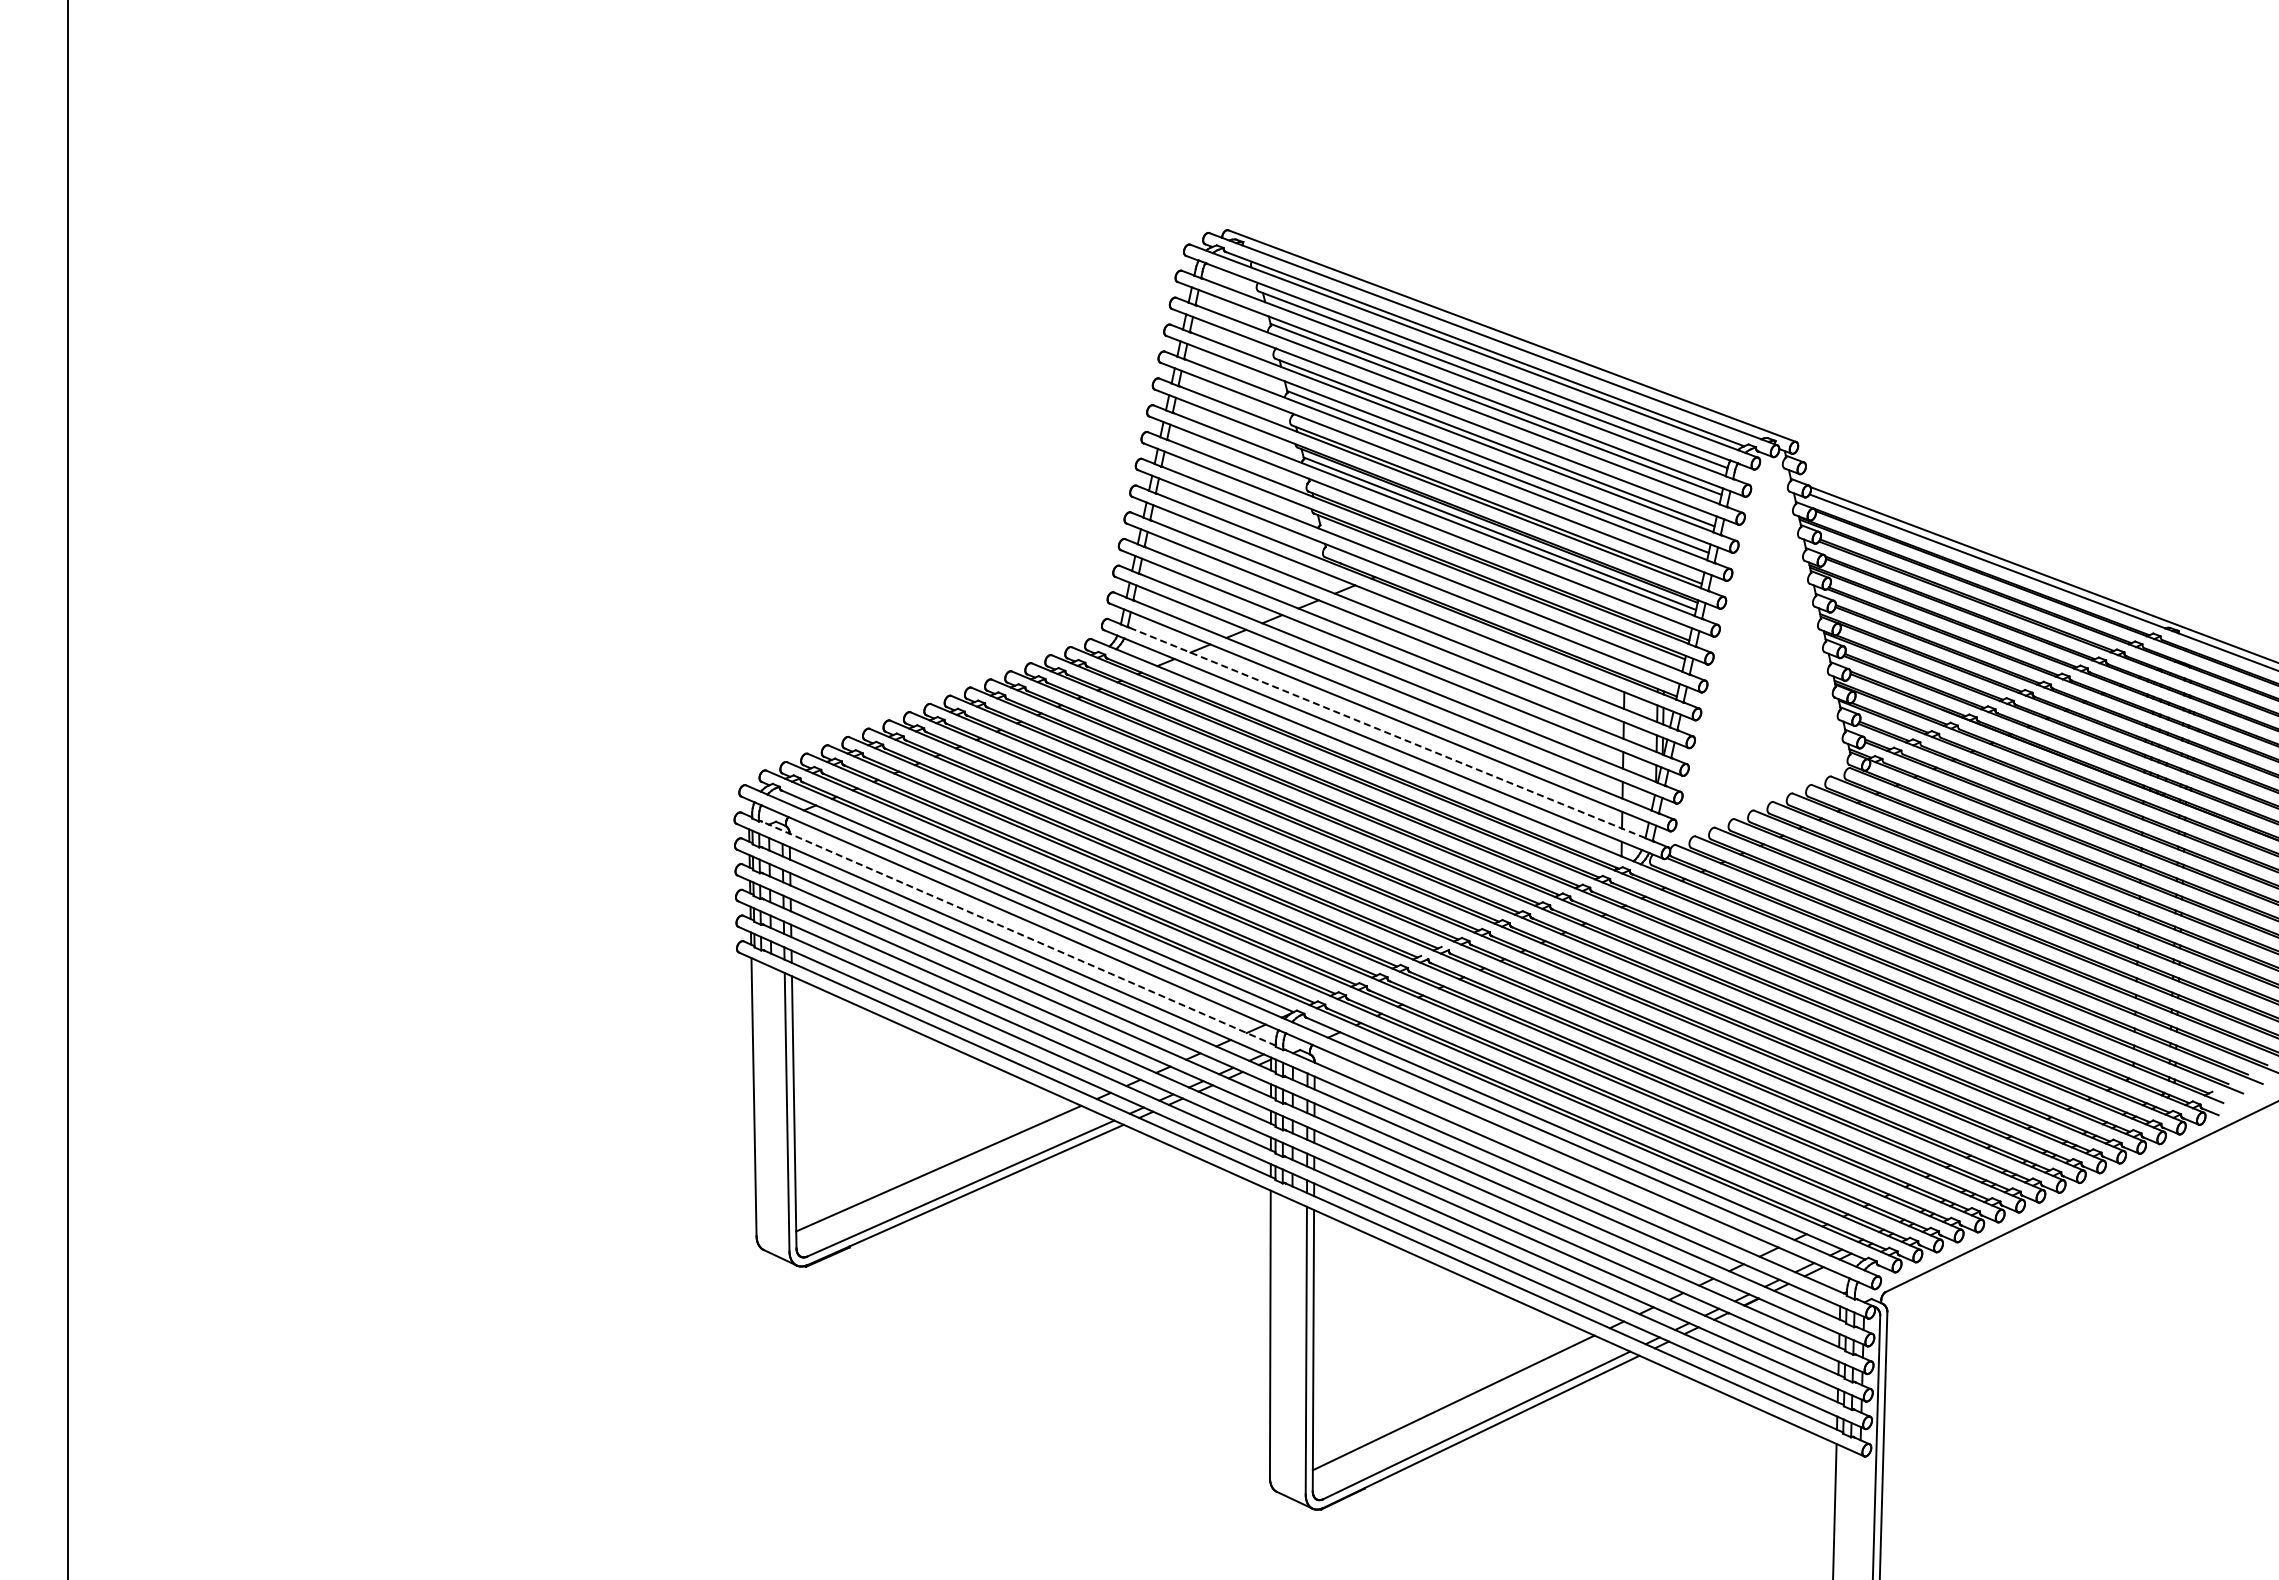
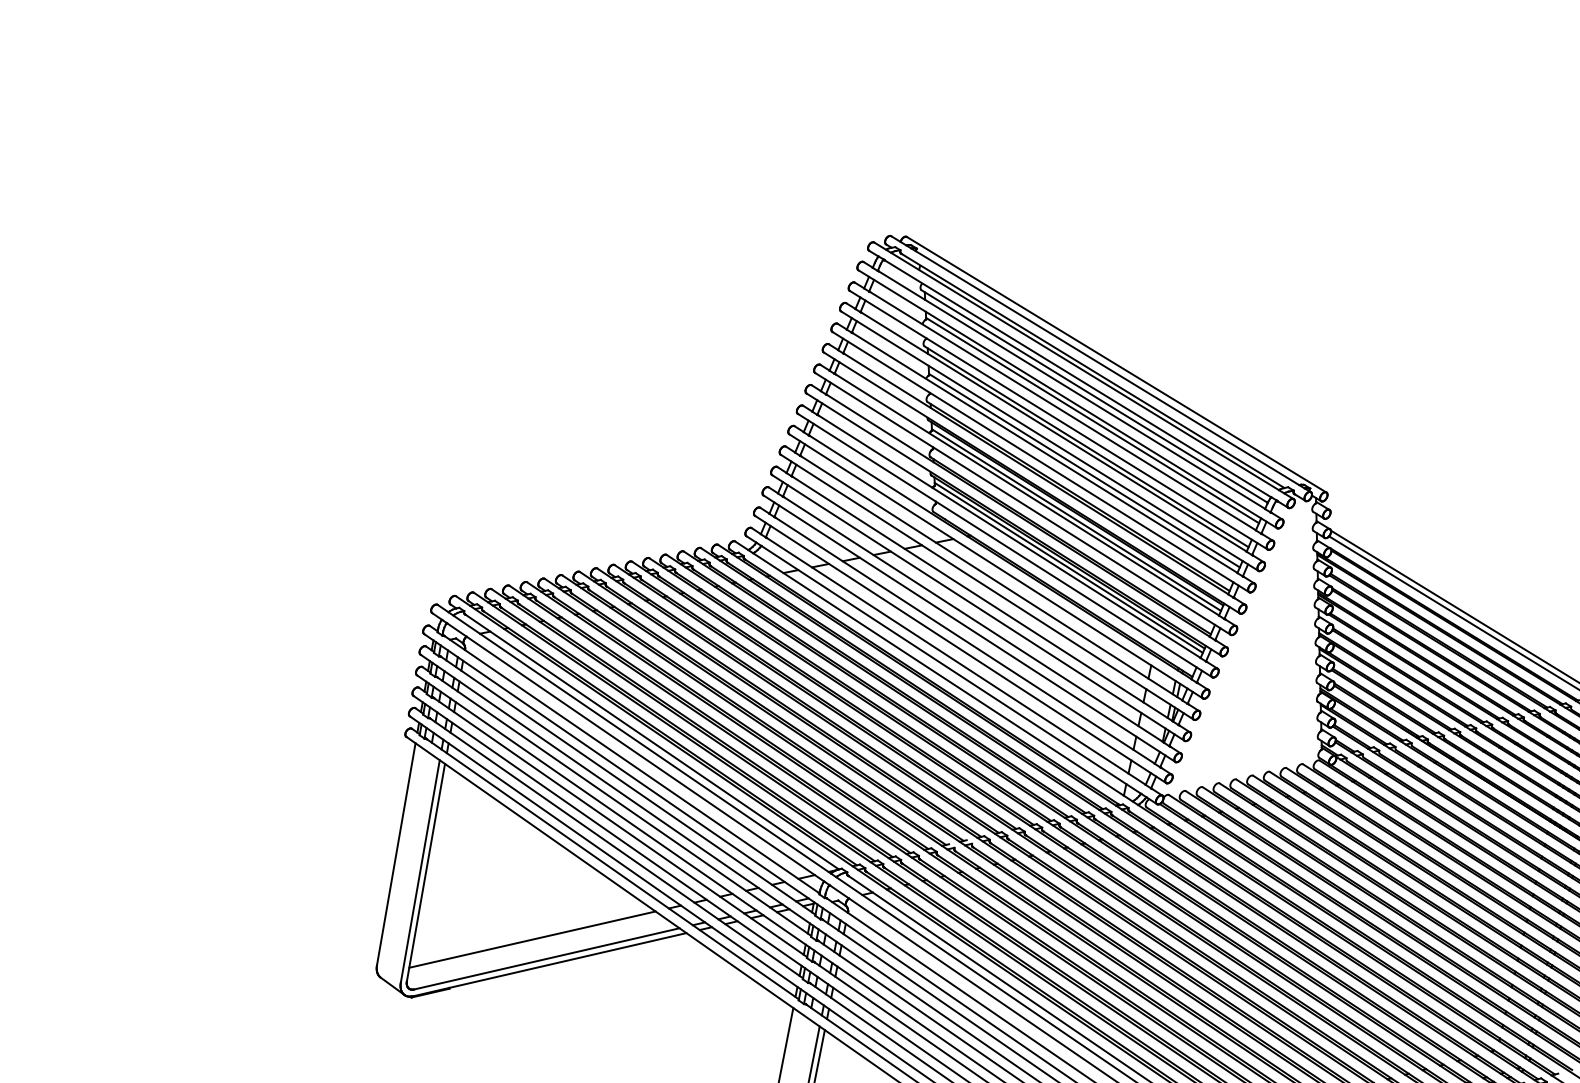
line: (1501, 592) -> (1068, 567), added
line: (1386, 732) -> (955, 661), dashed -> solid
line: (1018, 933) -> (631, 764), dashed -> solid

